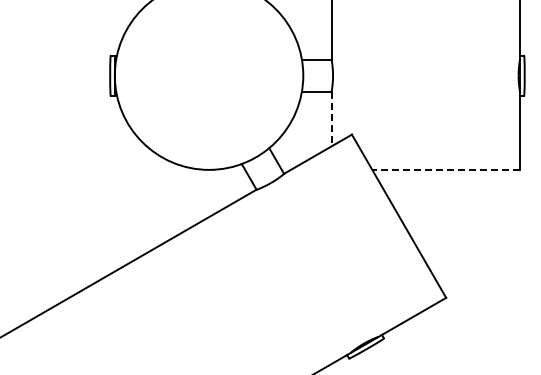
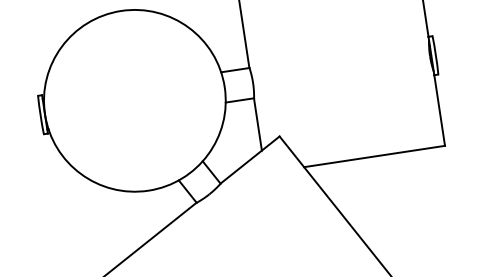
line: (331, 119) -> (257, 124), dashed -> solid
line: (446, 169) -> (374, 156), dashed -> solid

